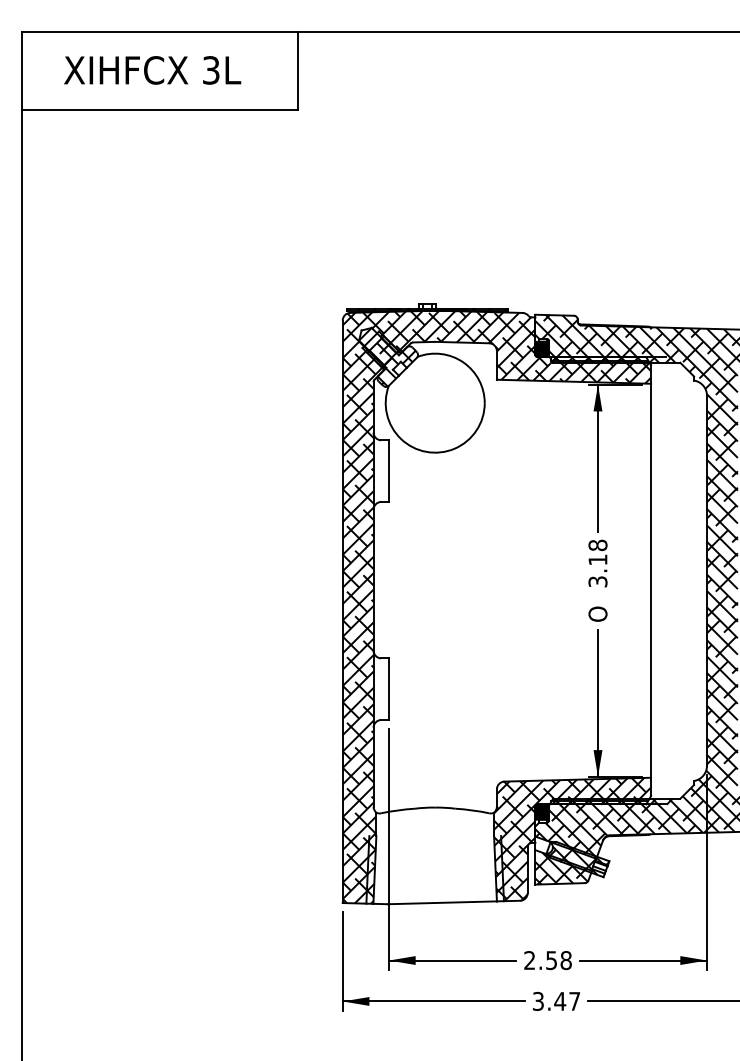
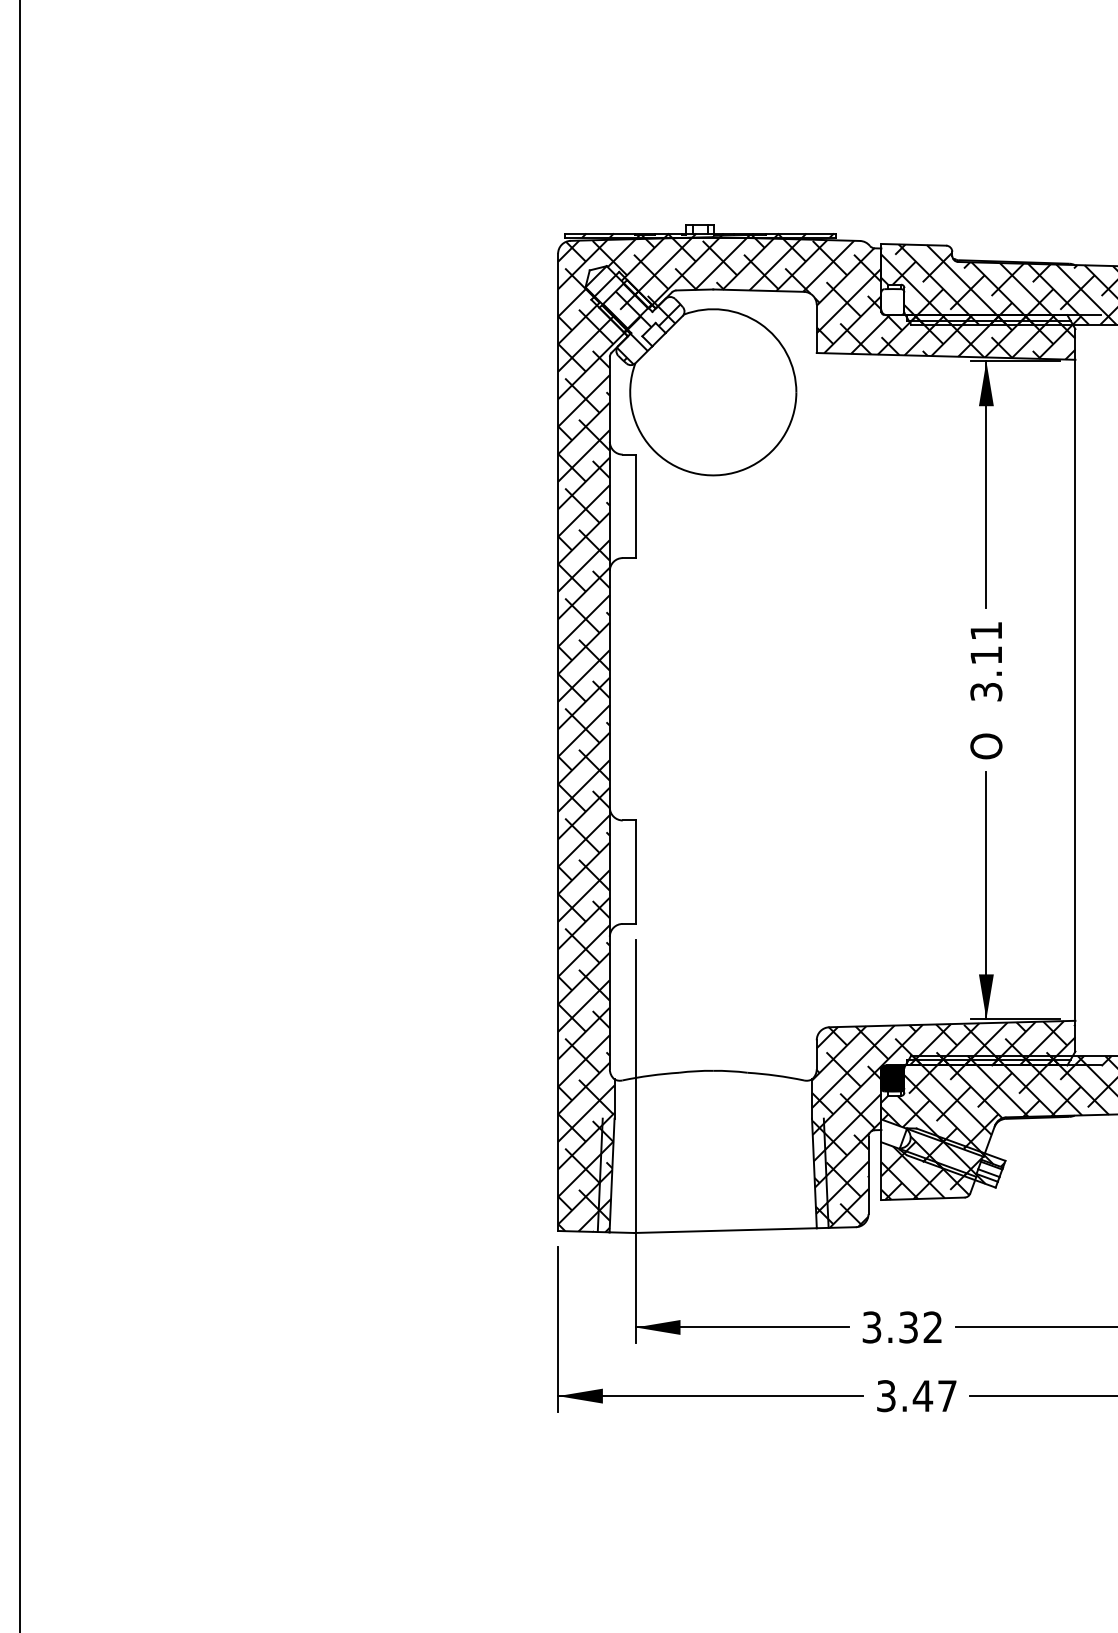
fill: (542, 349) -> (893, 302), removed
text: (597, 545) -> (985, 631), 3.18 -> 3.11
text: (547, 960) -> (901, 1327), 2.58 -> 3.32

